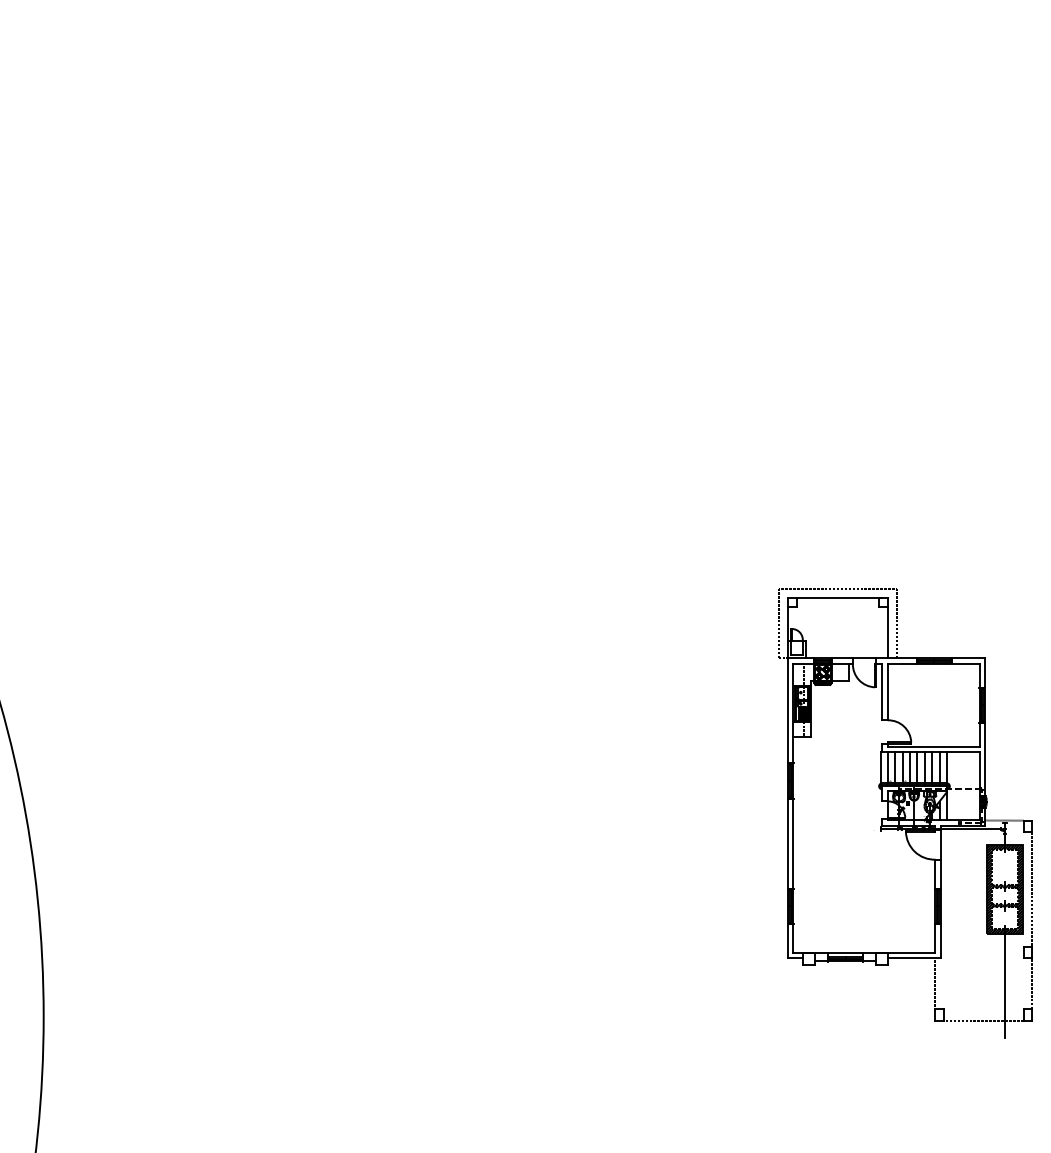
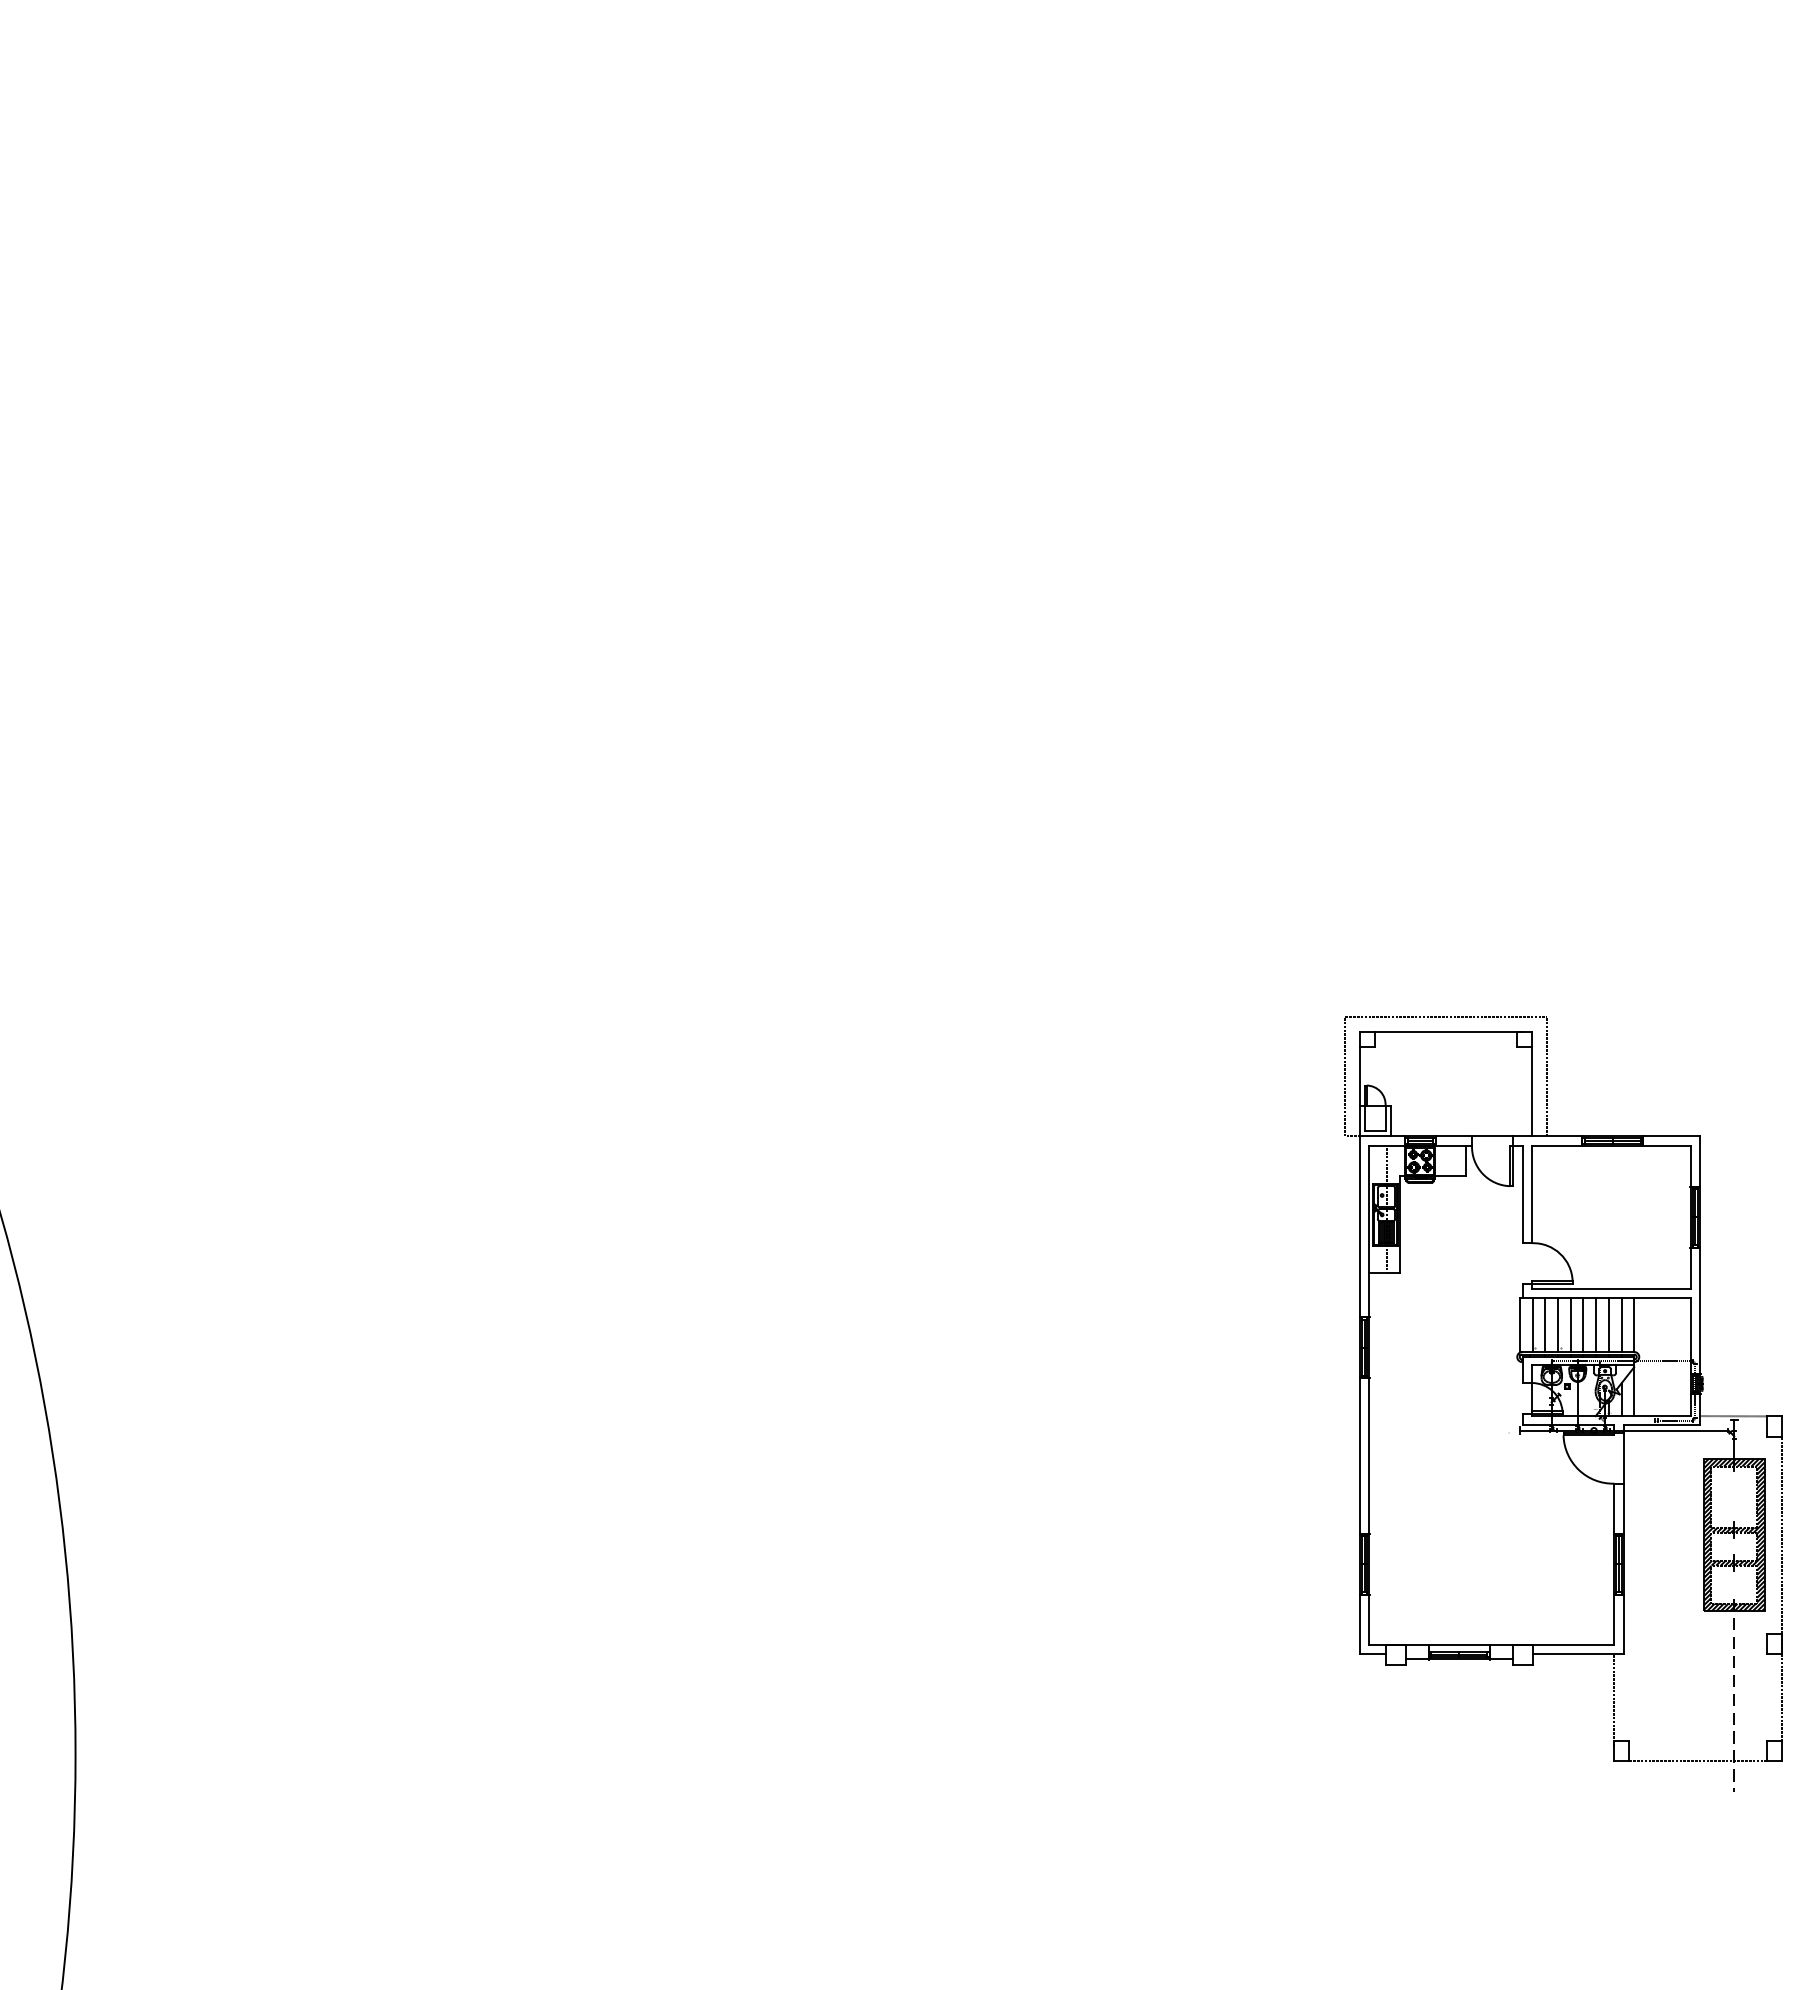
line: (1004, 982) -> (1733, 1695), solid -> dashed

